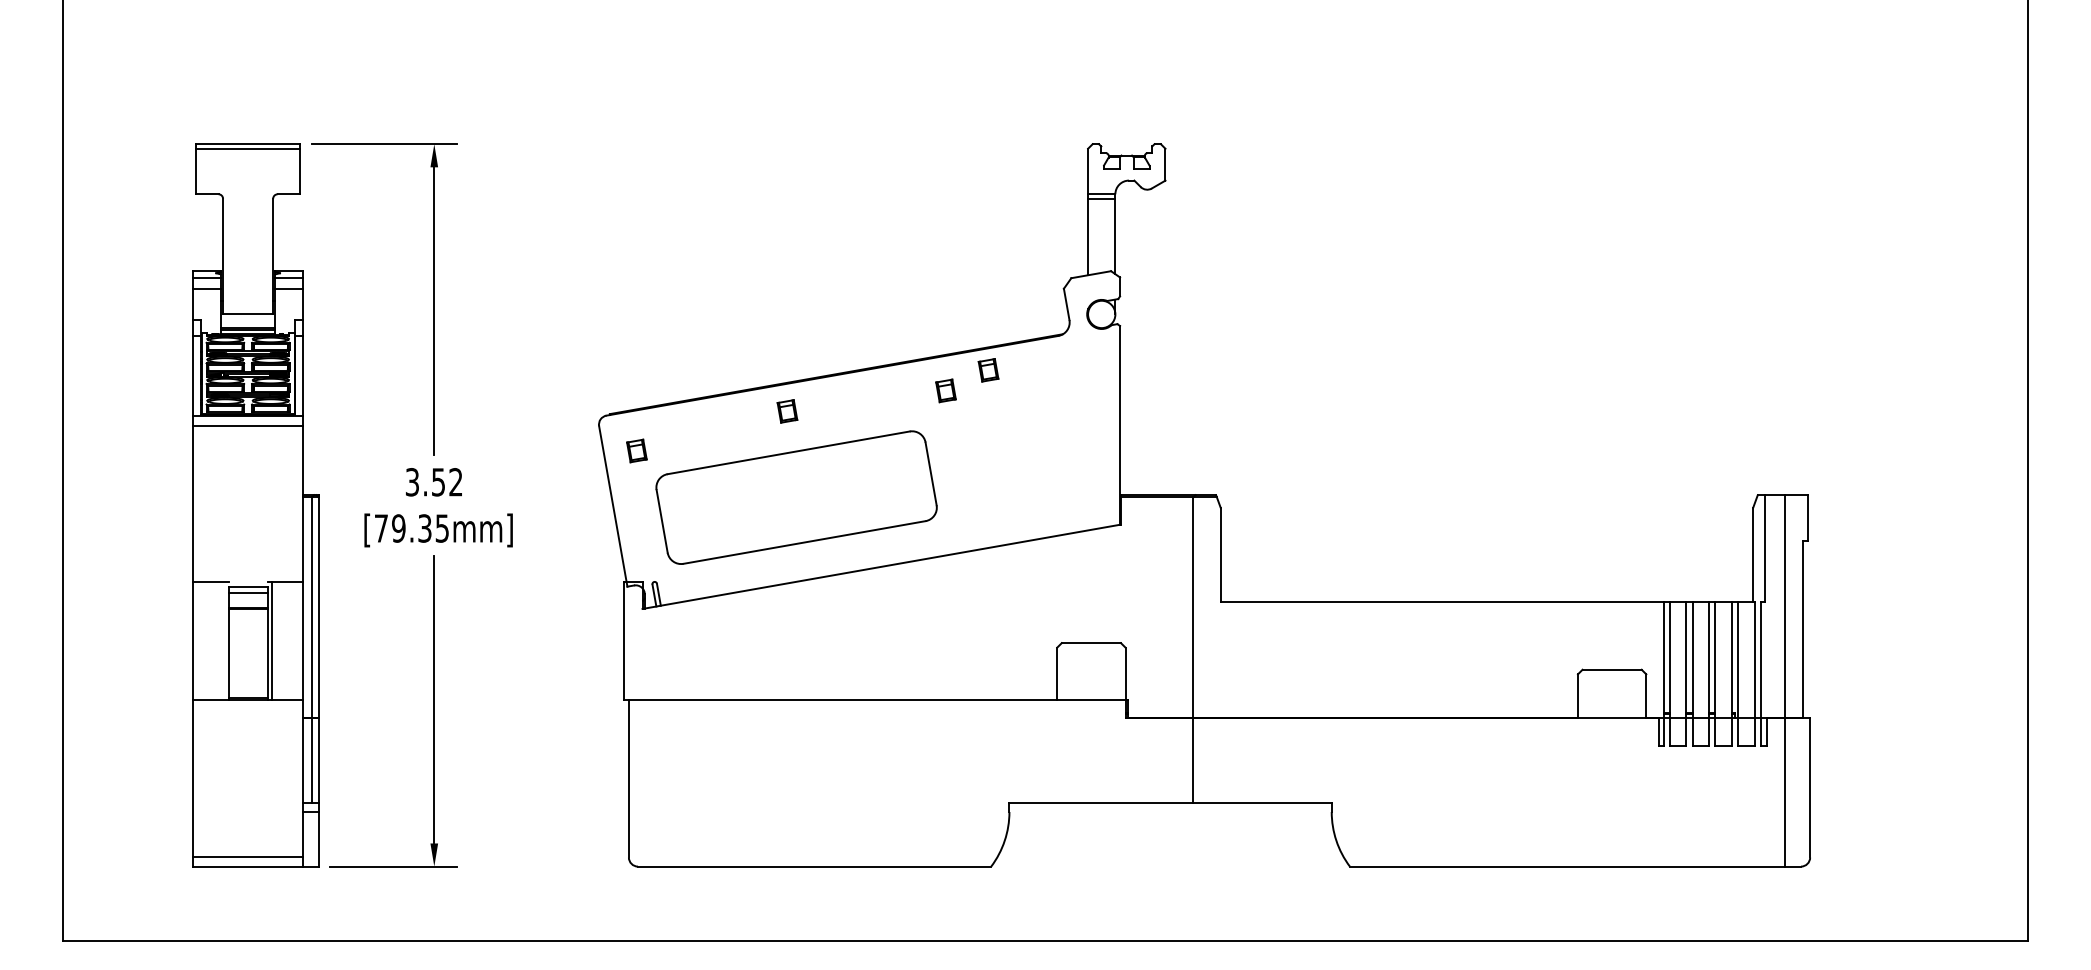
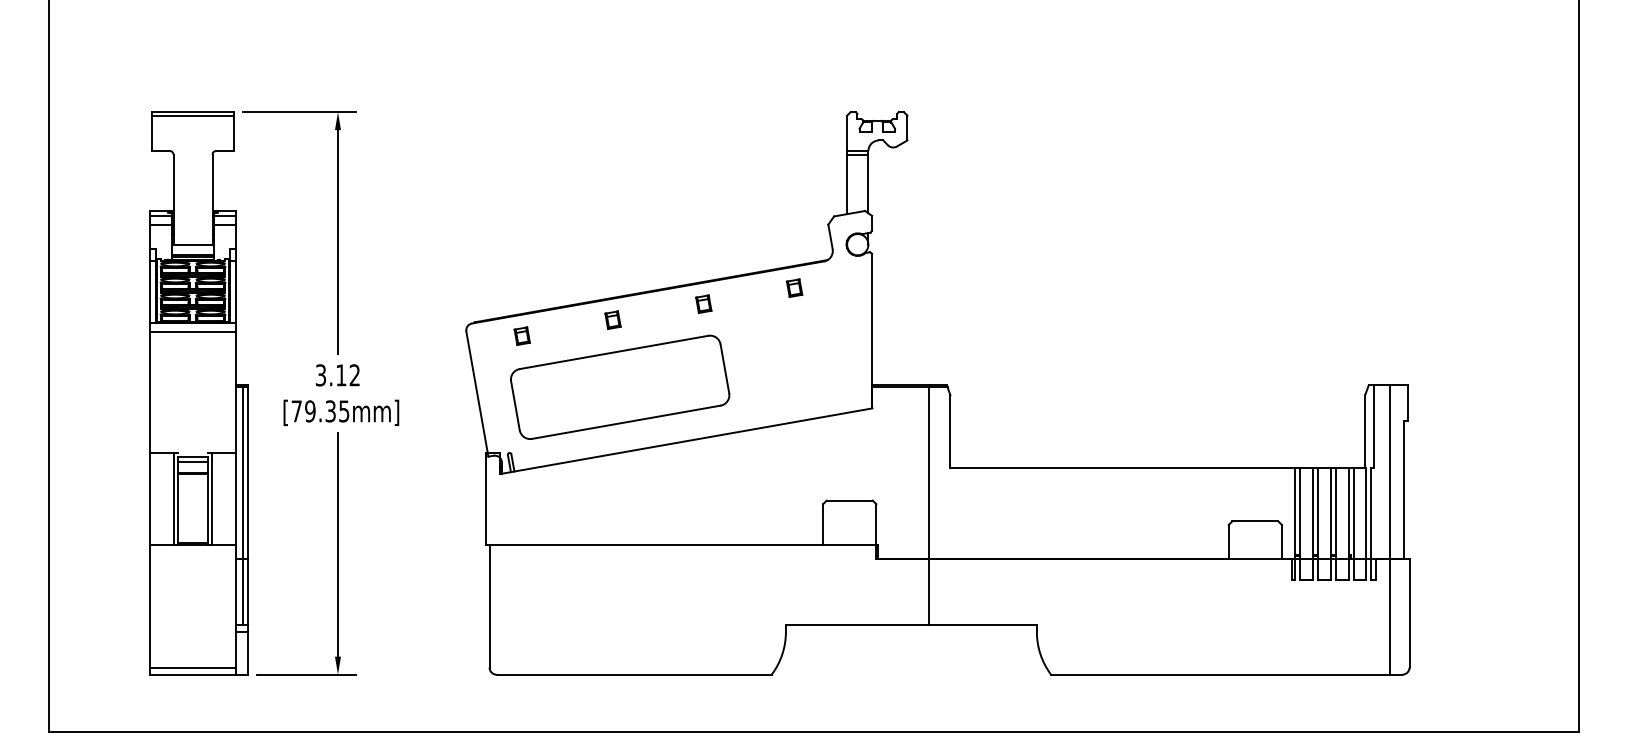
part: (988, 370) -> (794, 288), moved
part: (945, 390) -> (703, 303), moved
part: (636, 450) -> (521, 335), moved
text: (438, 482) -> (341, 375), 3.52 -> 3.12
line: (223, 640) -> (173, 498), added

